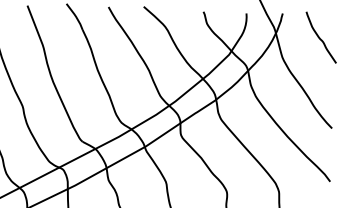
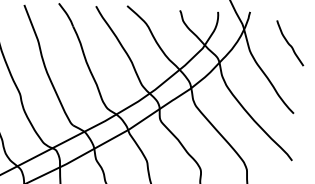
curve: (320, 37) -> (289, 43), moved

